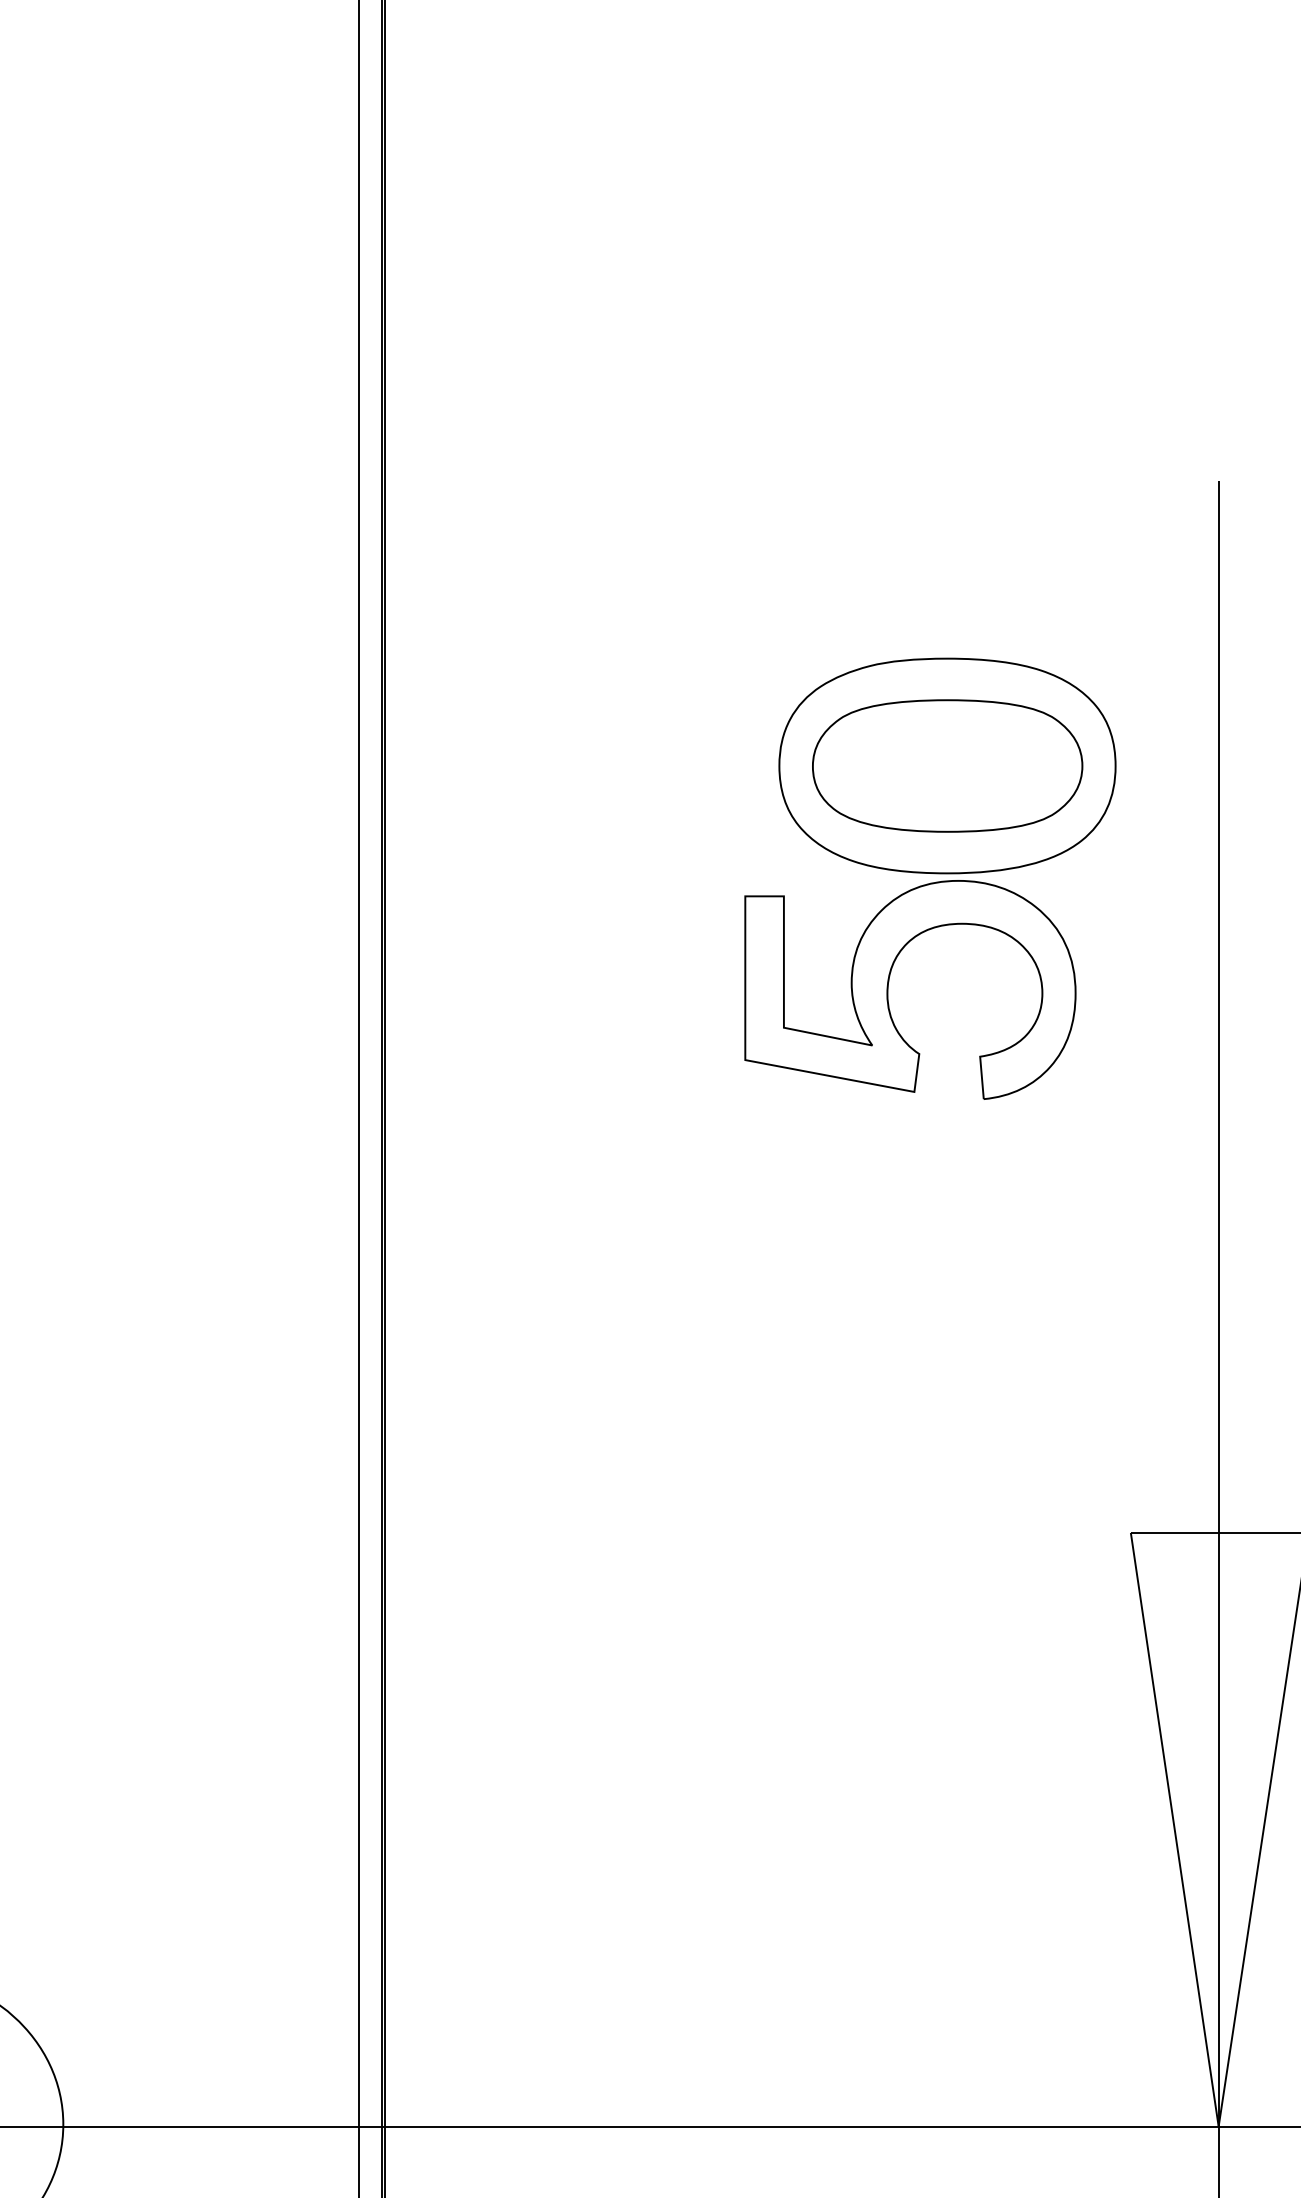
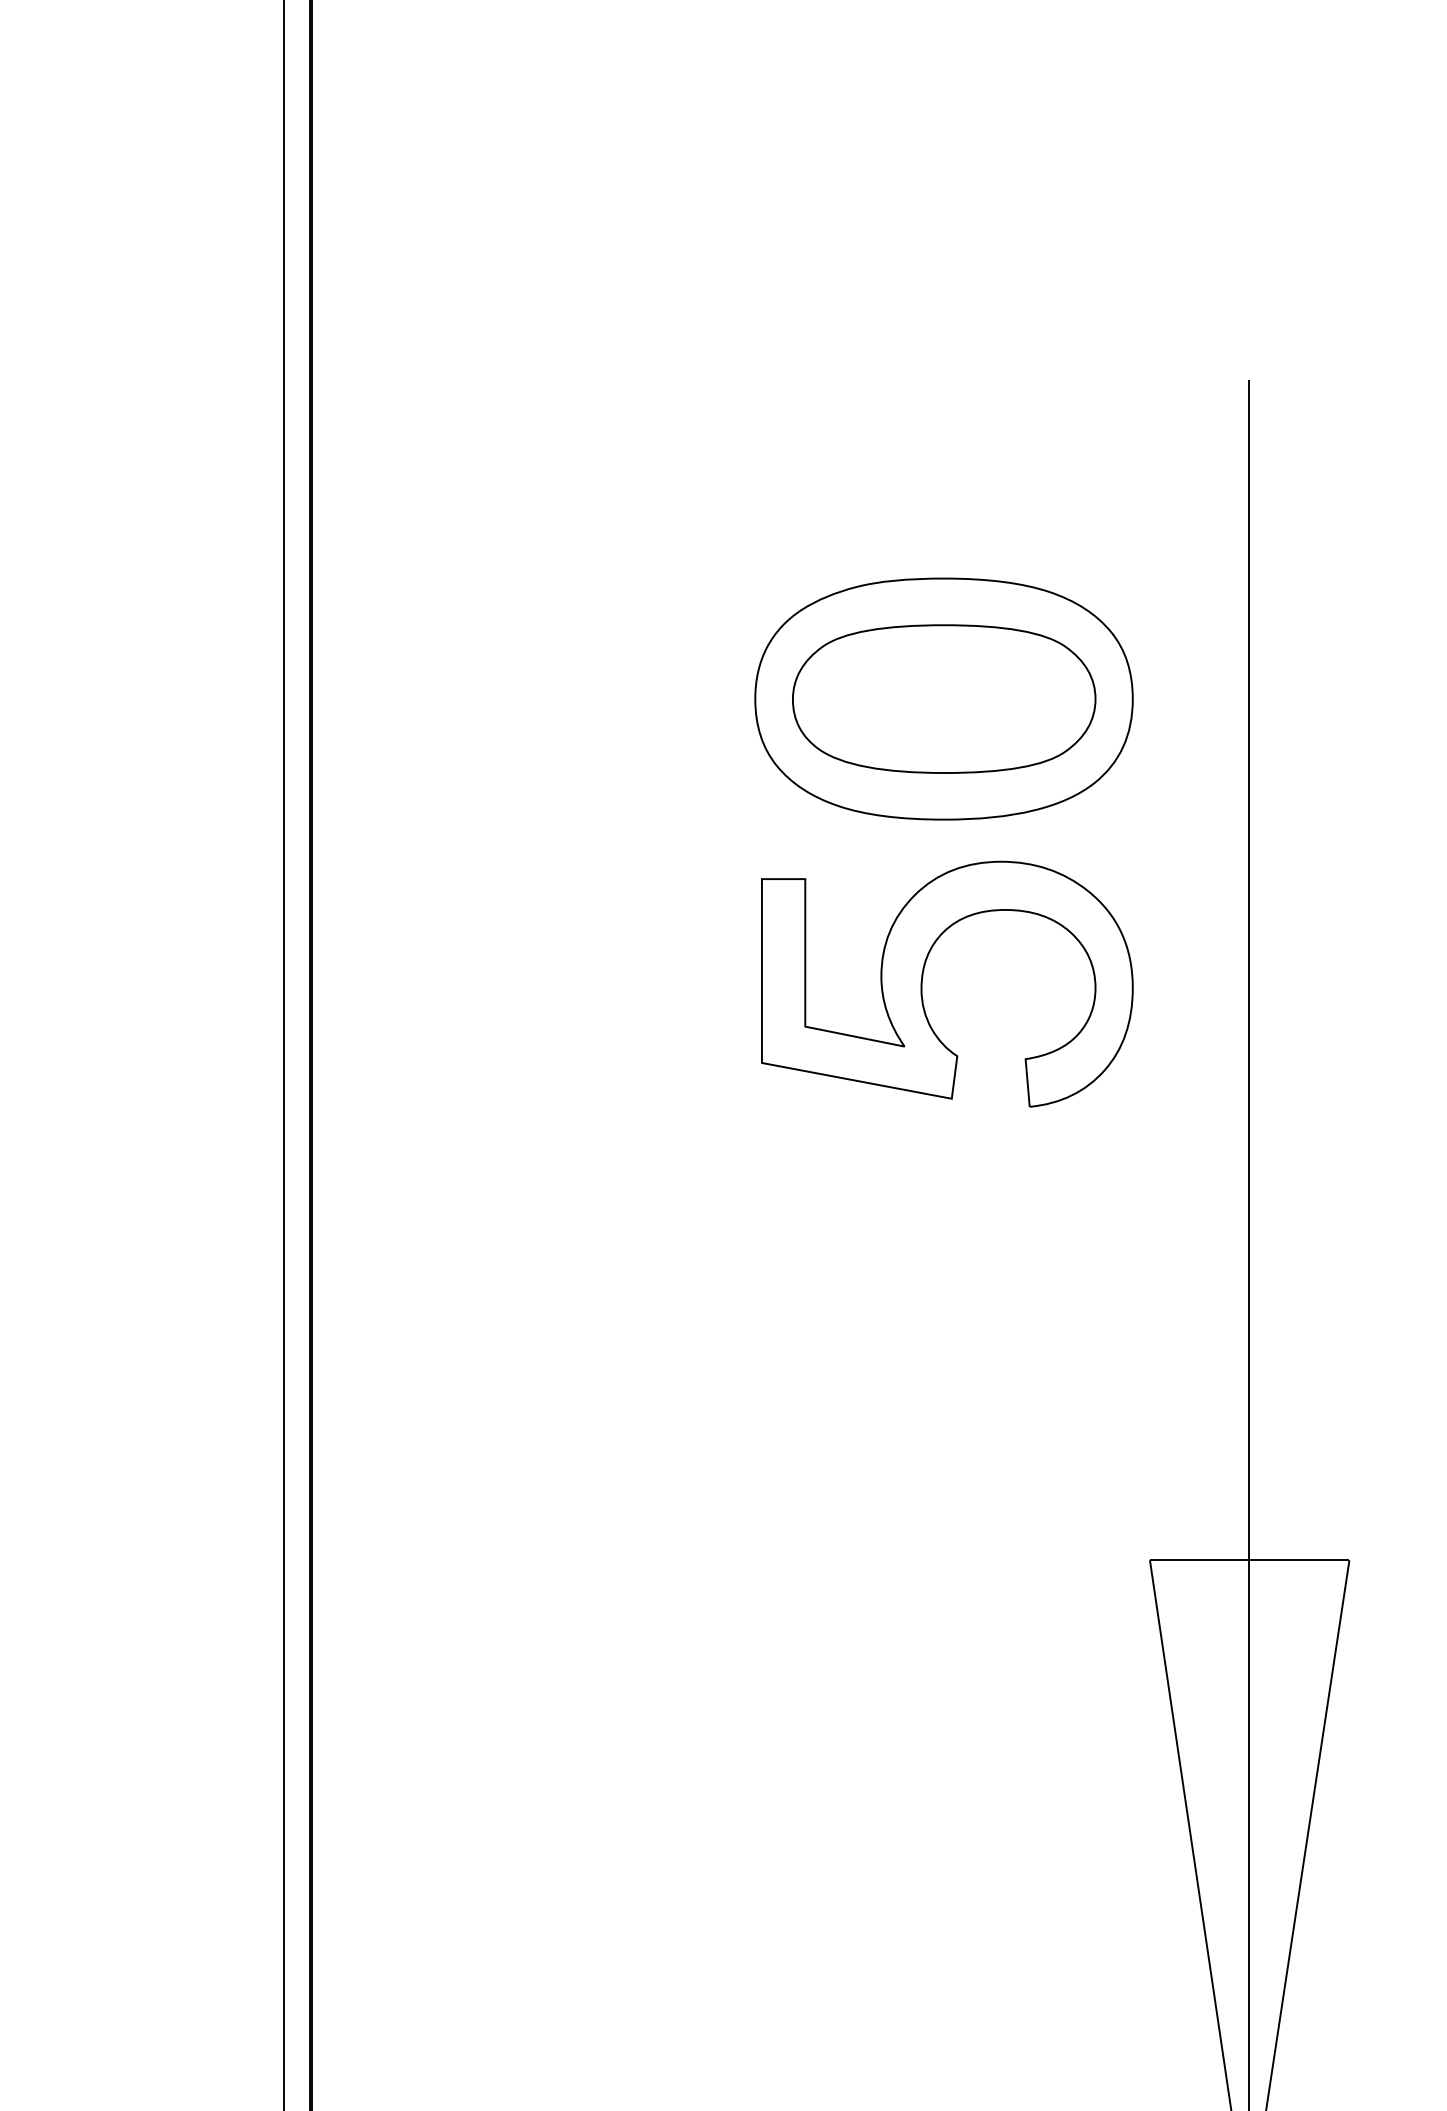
part: (888, 989) -> (922, 983), moved

